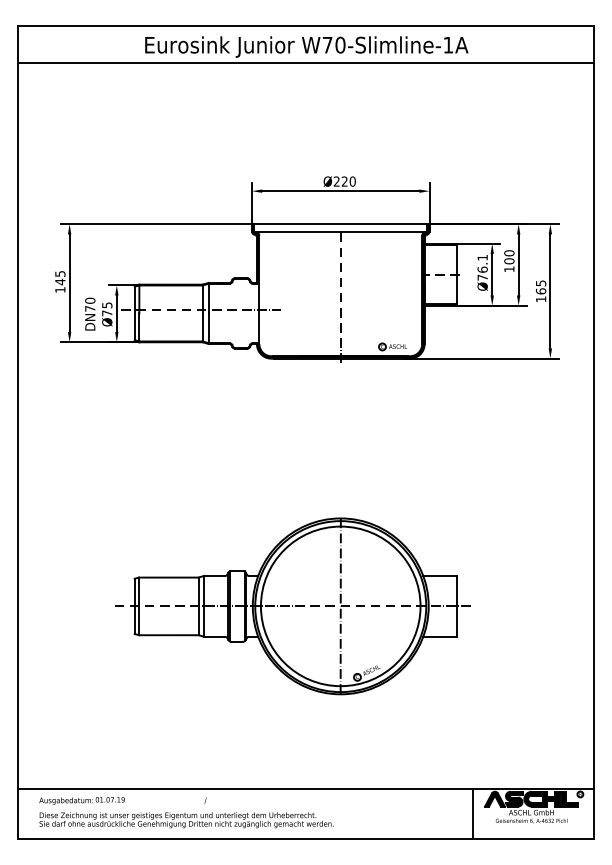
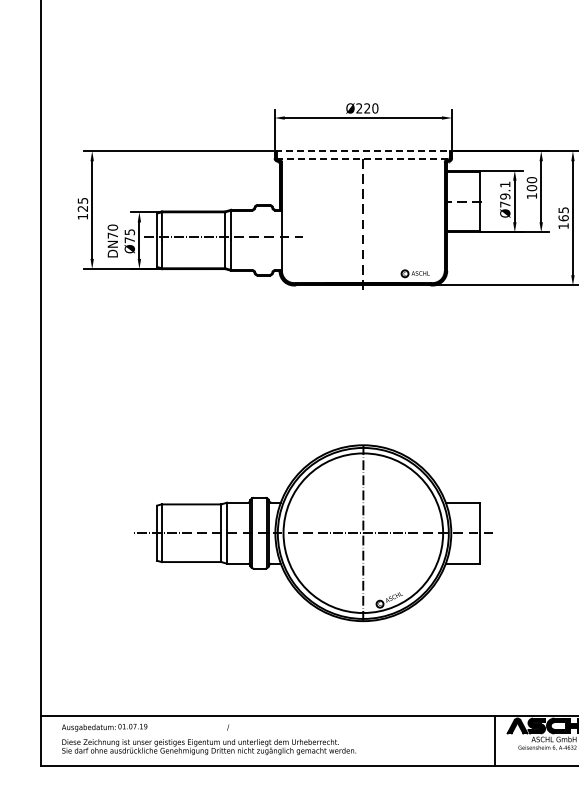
line: (340, 224) -> (363, 151), solid -> dashed
line: (340, 232) -> (363, 159), solid -> dashed
text: (482, 269) -> (505, 196), Ø76.1 -> Ø79.1
text: (60, 281) -> (83, 208), 145 -> 125

